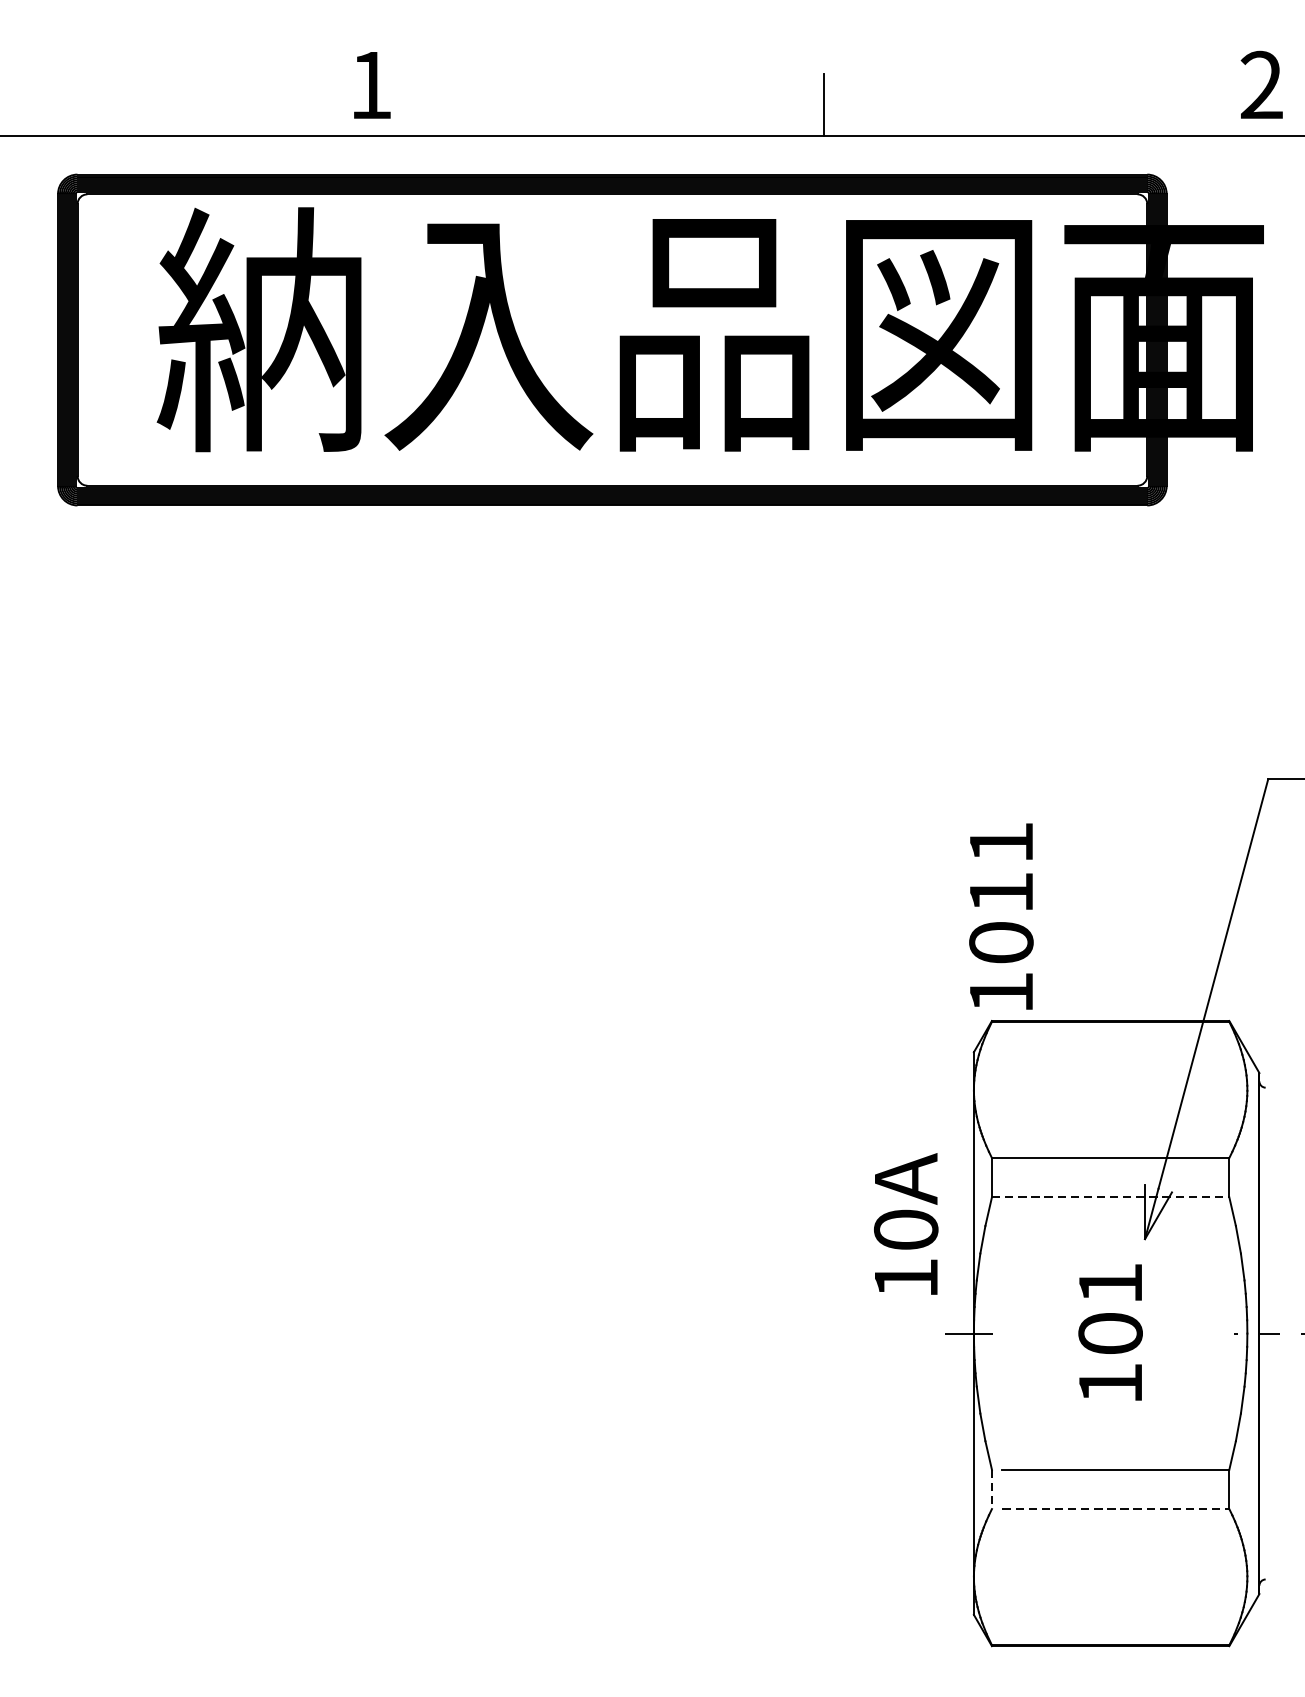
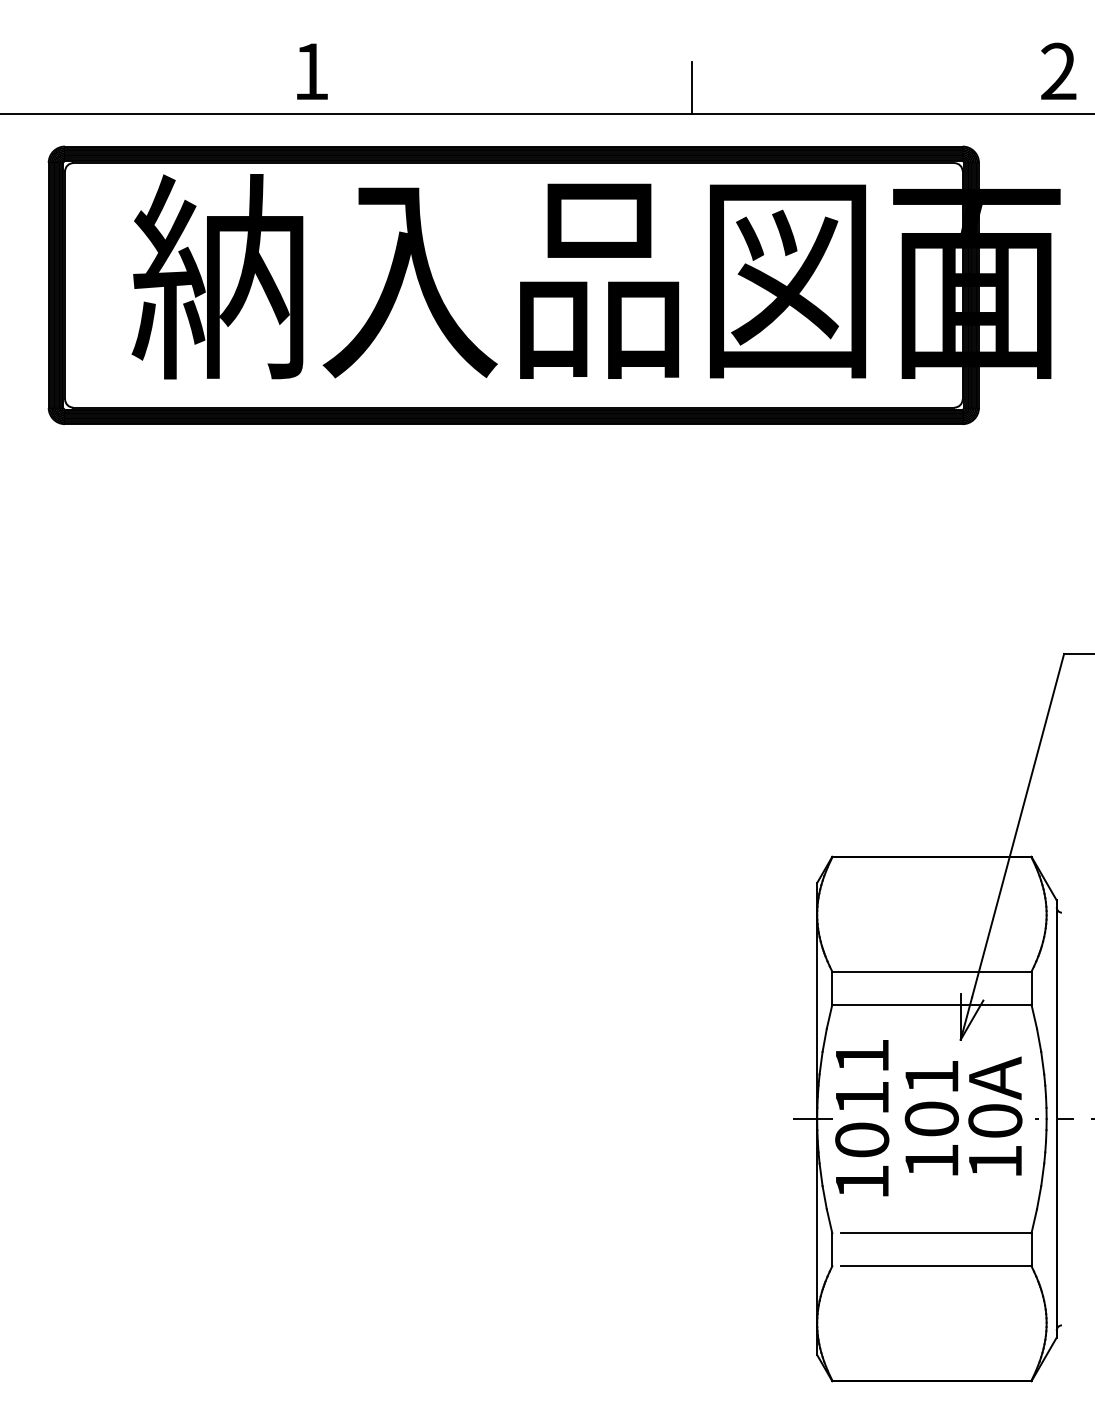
text: (1001, 917) -> (862, 1118), moved
line: (1110, 1197) -> (931, 1004), dashed -> solid
text: (906, 1223) -> (995, 1115), moved
line: (992, 1490) -> (832, 1250), dashed -> solid
line: (1116, 1509) -> (936, 1266), dashed -> solid

